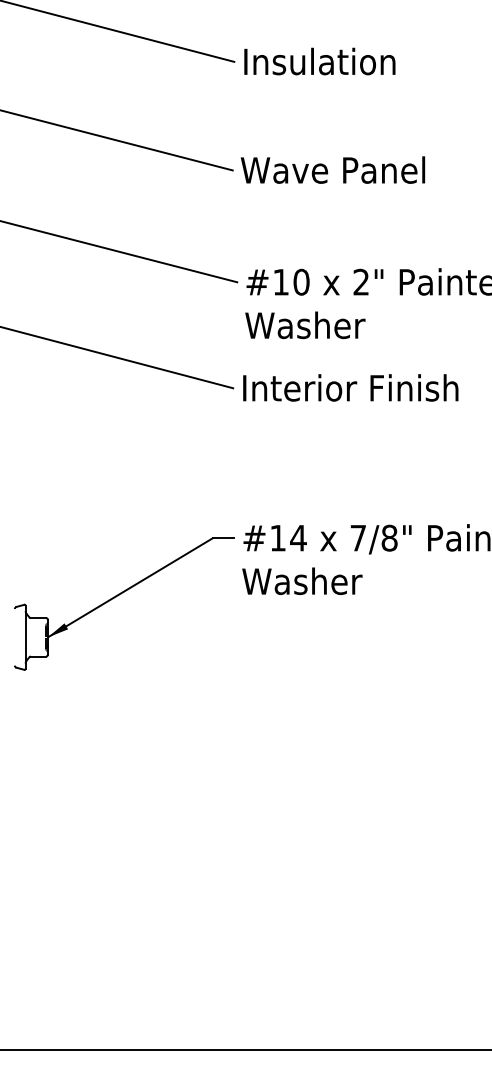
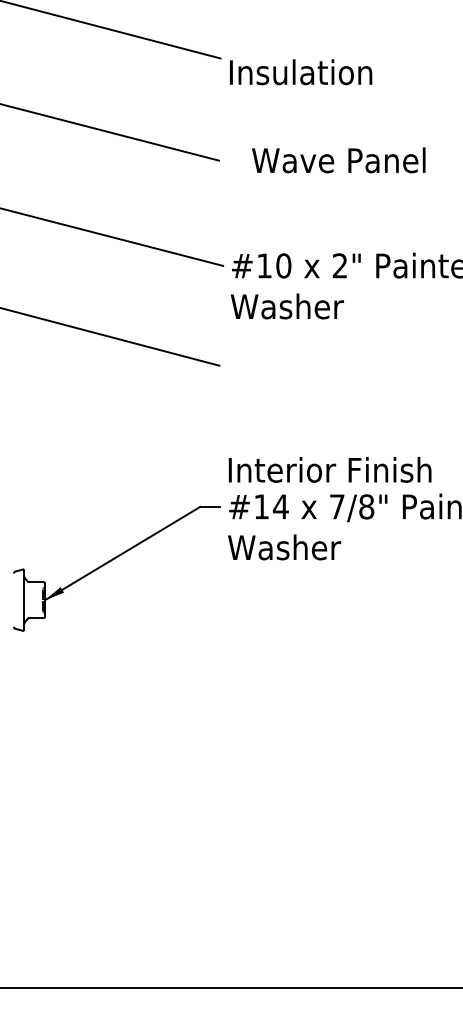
text: (319, 61) -> (300, 72), moved
text: (332, 169) -> (338, 159), moved
text: (350, 387) -> (329, 469), moved

